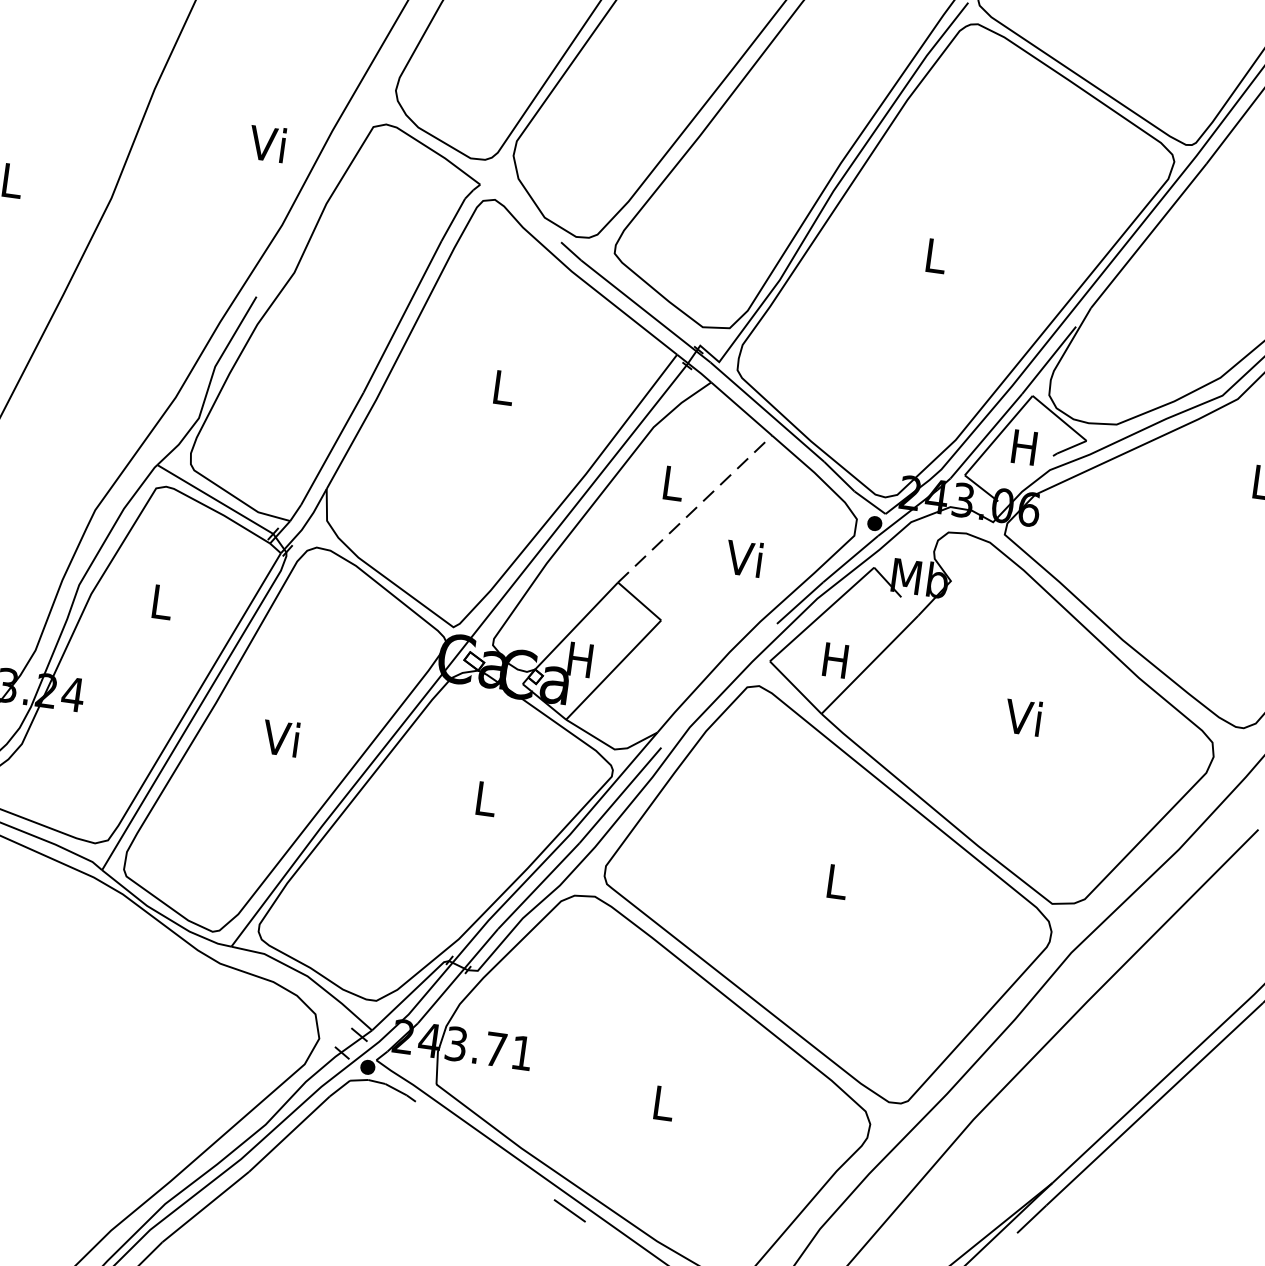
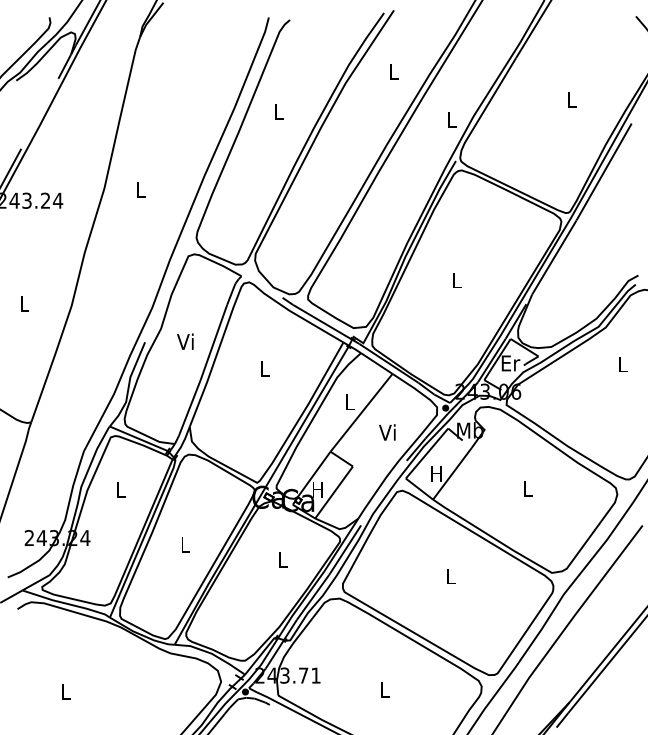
text: (267, 143) -> (185, 341), moved
text: (1025, 447) -> (510, 363), H -> Er
line: (695, 508) -> (361, 412), dashed -> solid
text: (1022, 717) -> (526, 488), Vi -> L
text: (281, 736) -> (184, 544), Vi -> L

